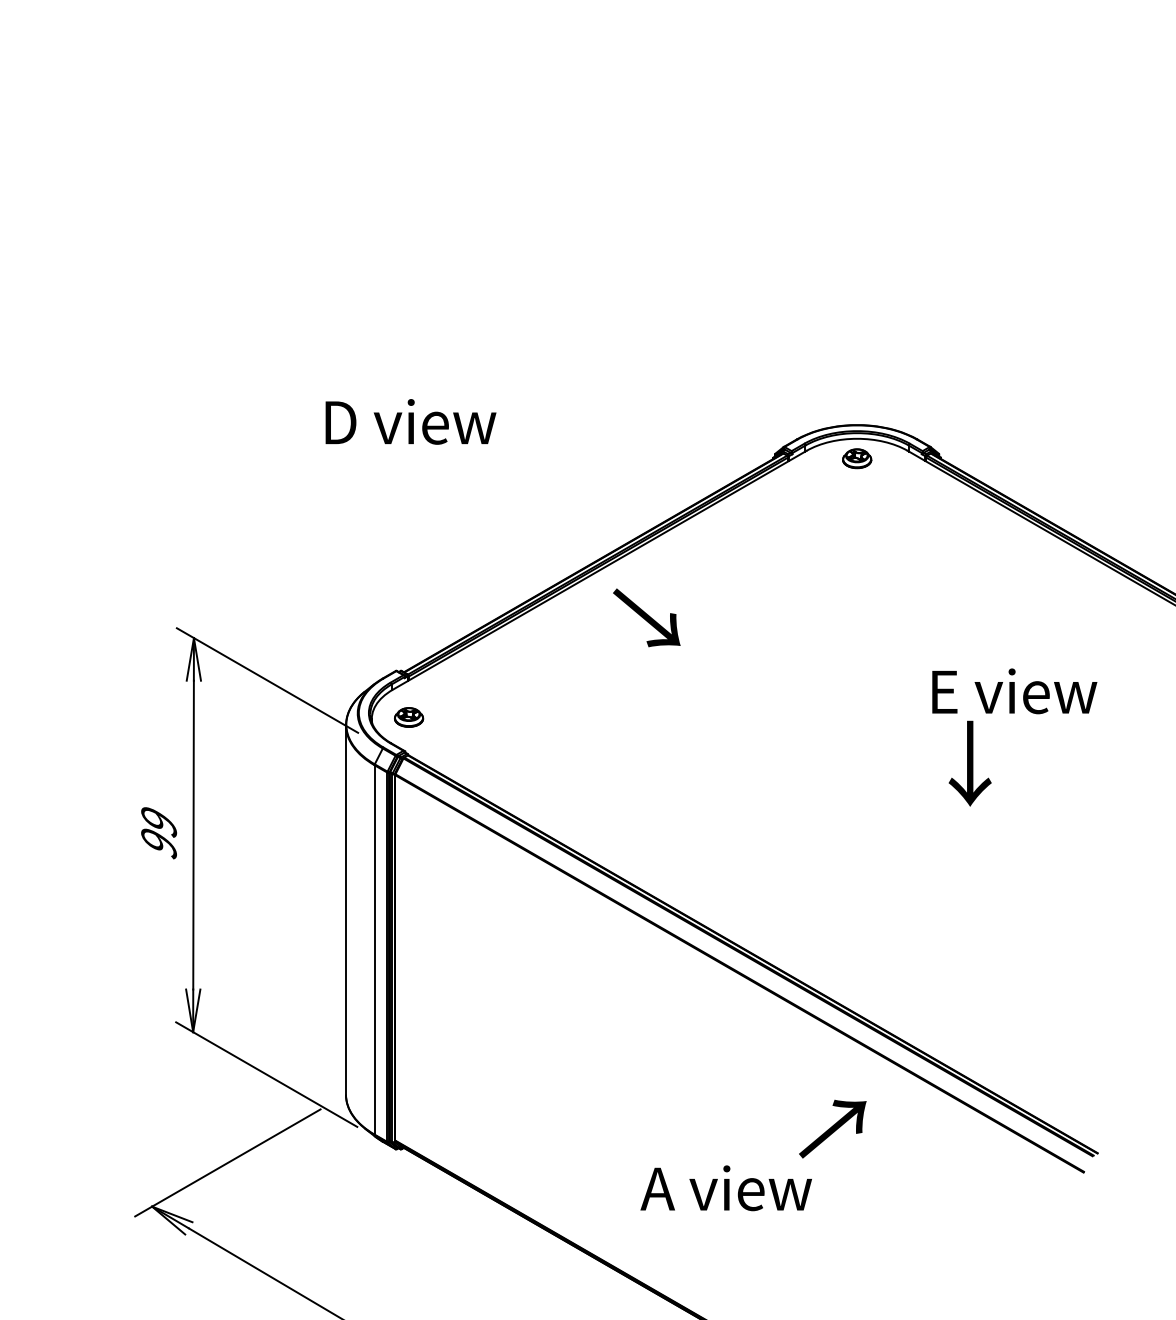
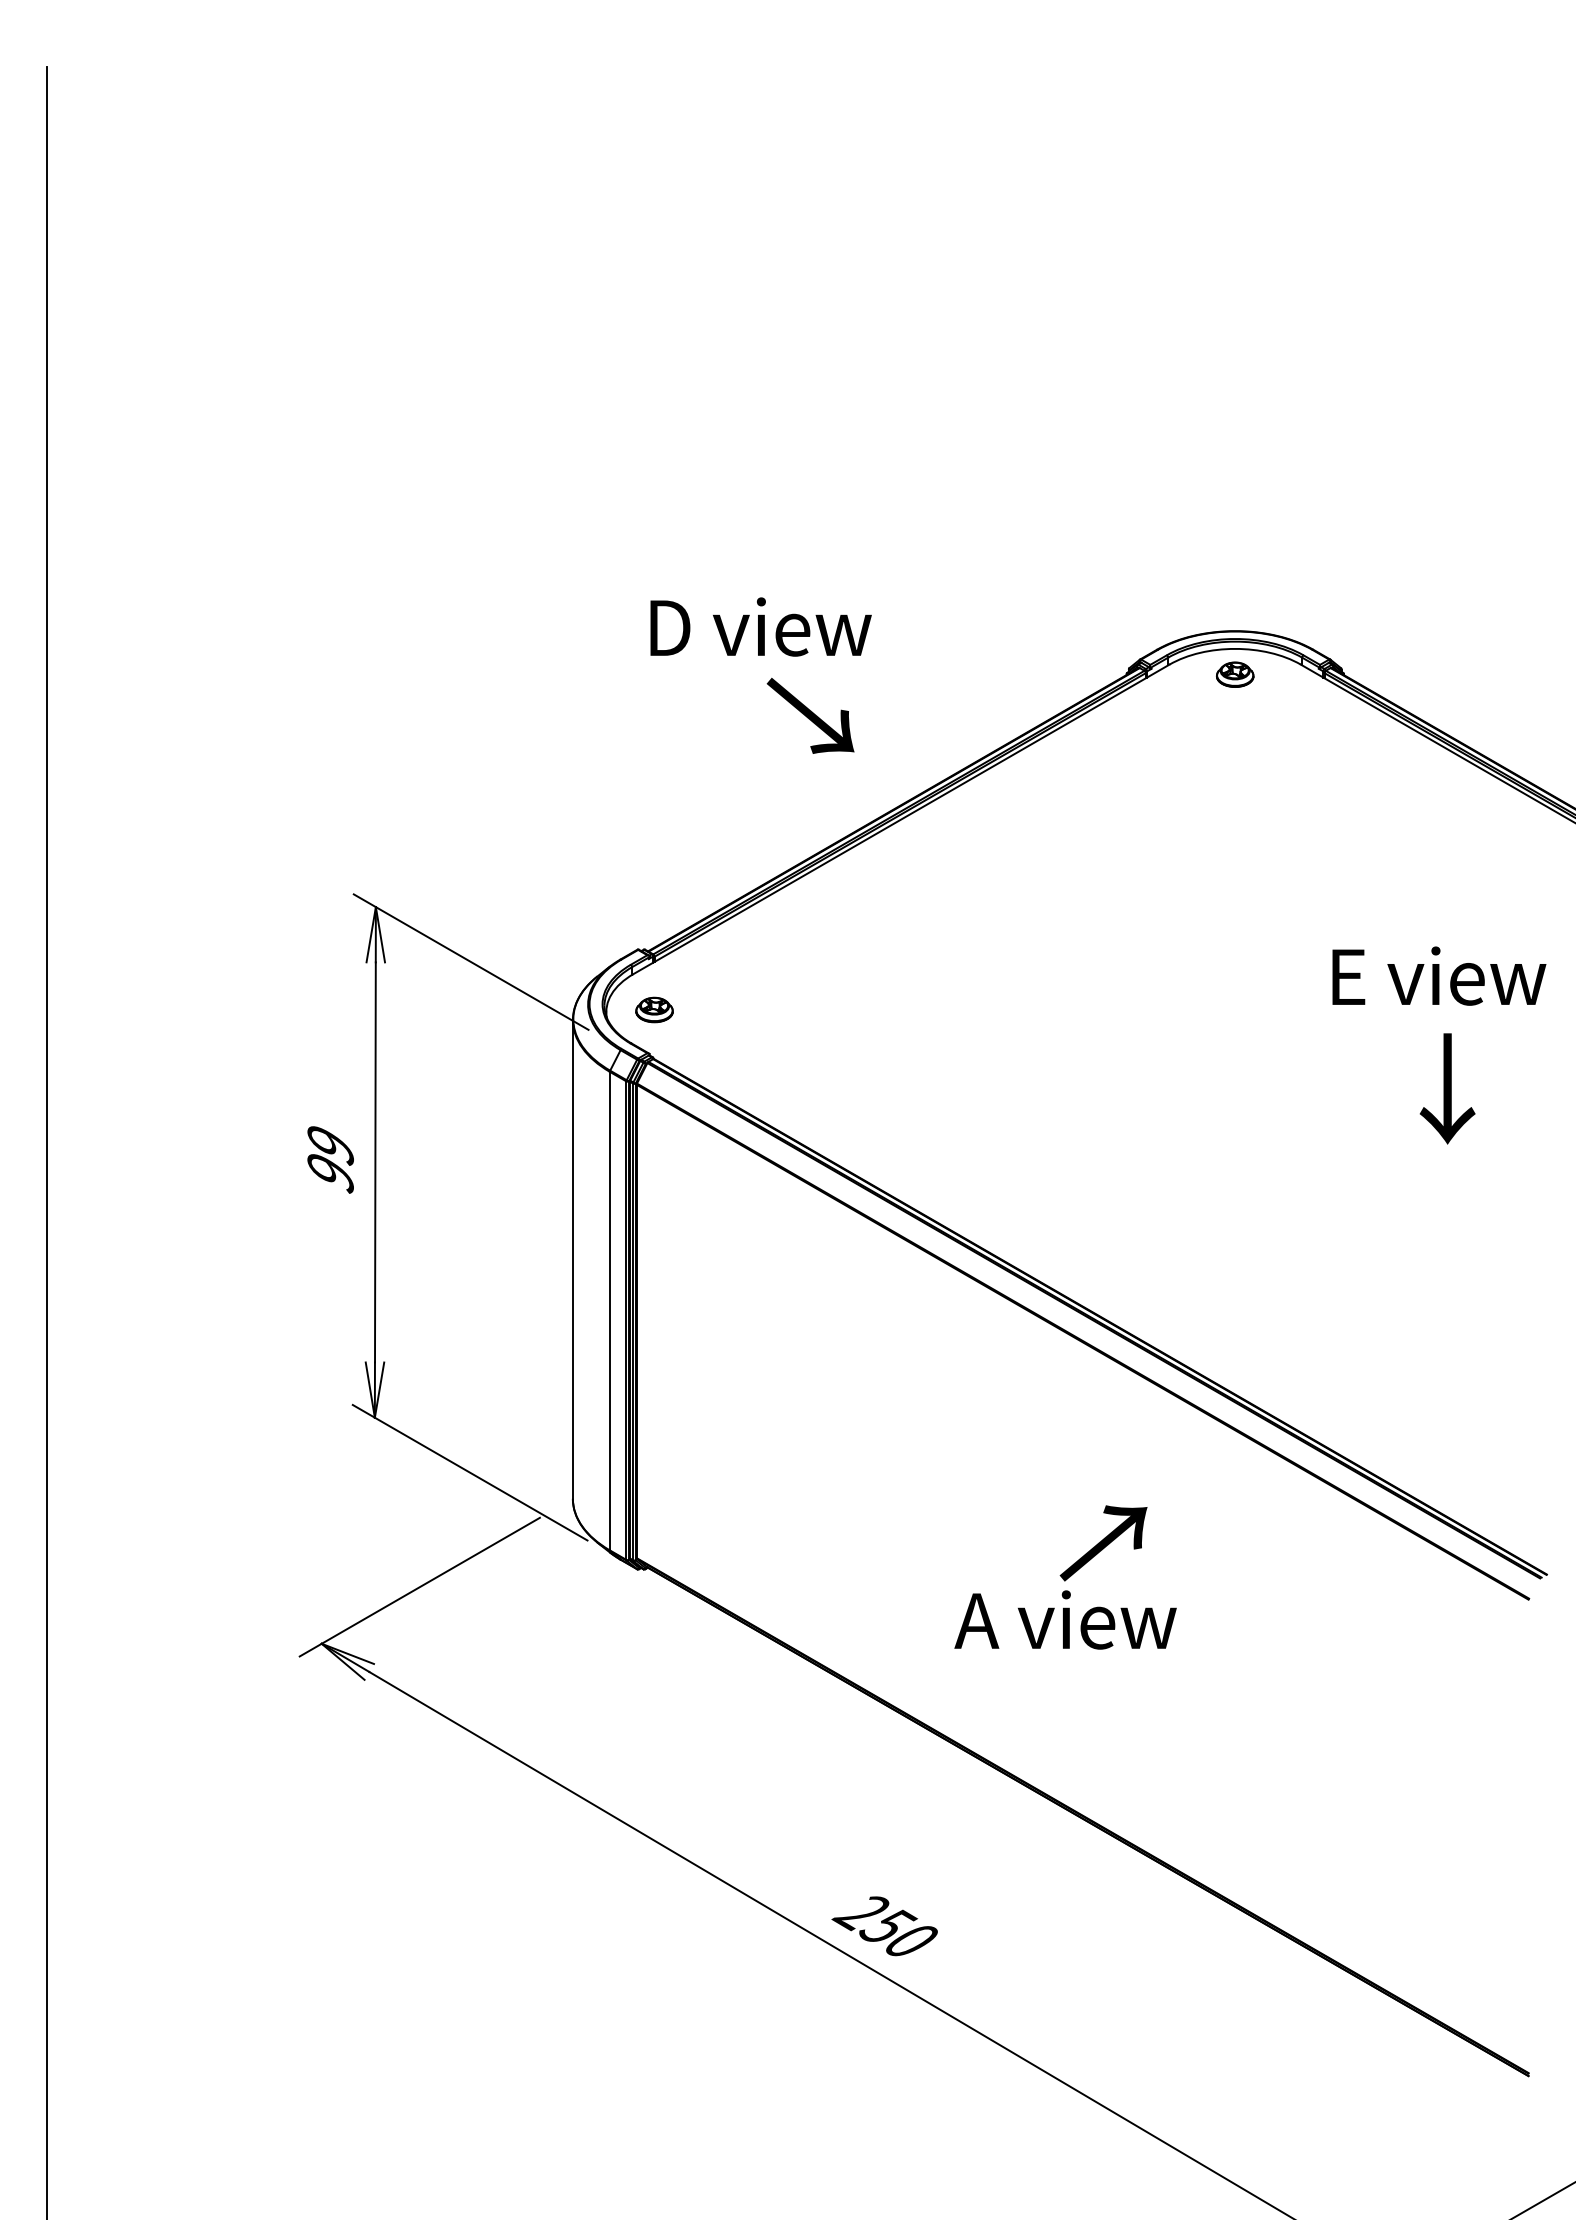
text: (410, 421) -> (760, 626), moved
text: (646, 617) -> (810, 715), moved
text: (970, 763) -> (1447, 1088), moved
text: (832, 1129) -> (1103, 1543), moved

